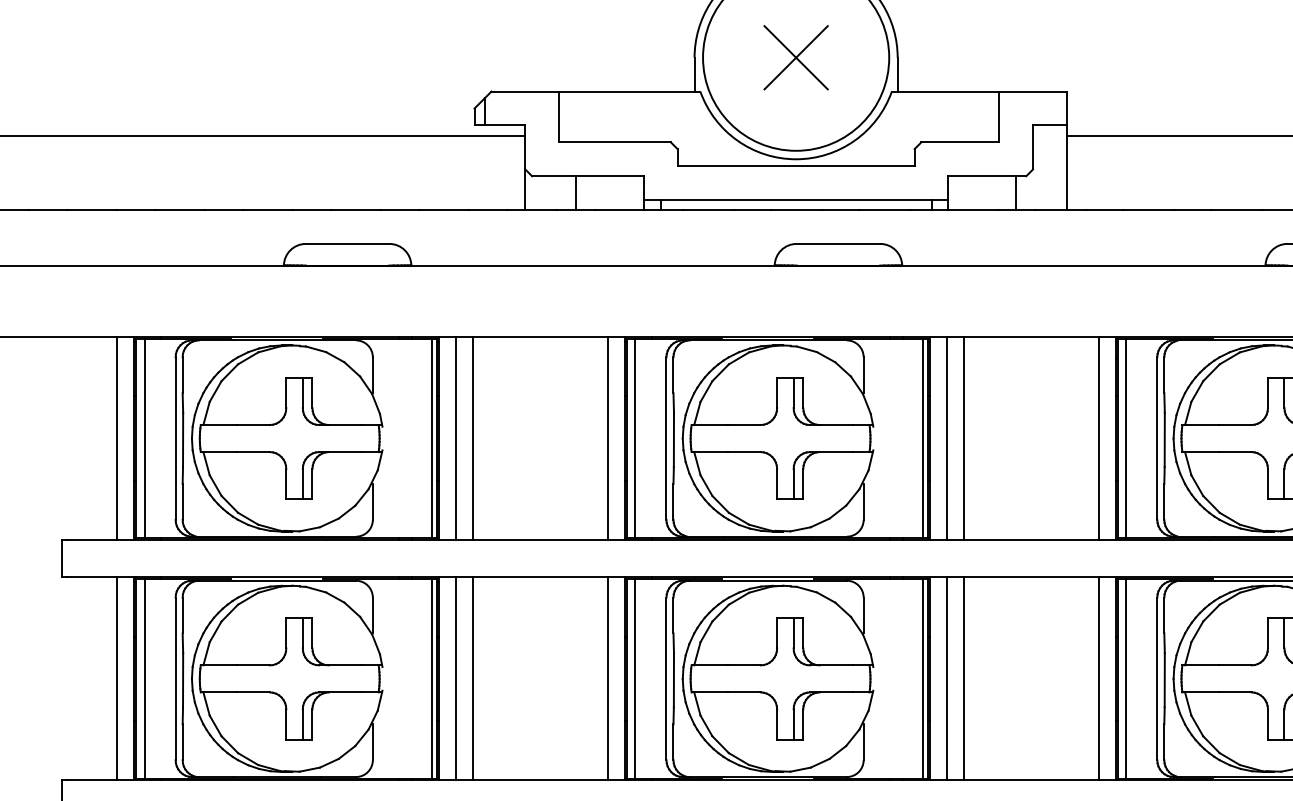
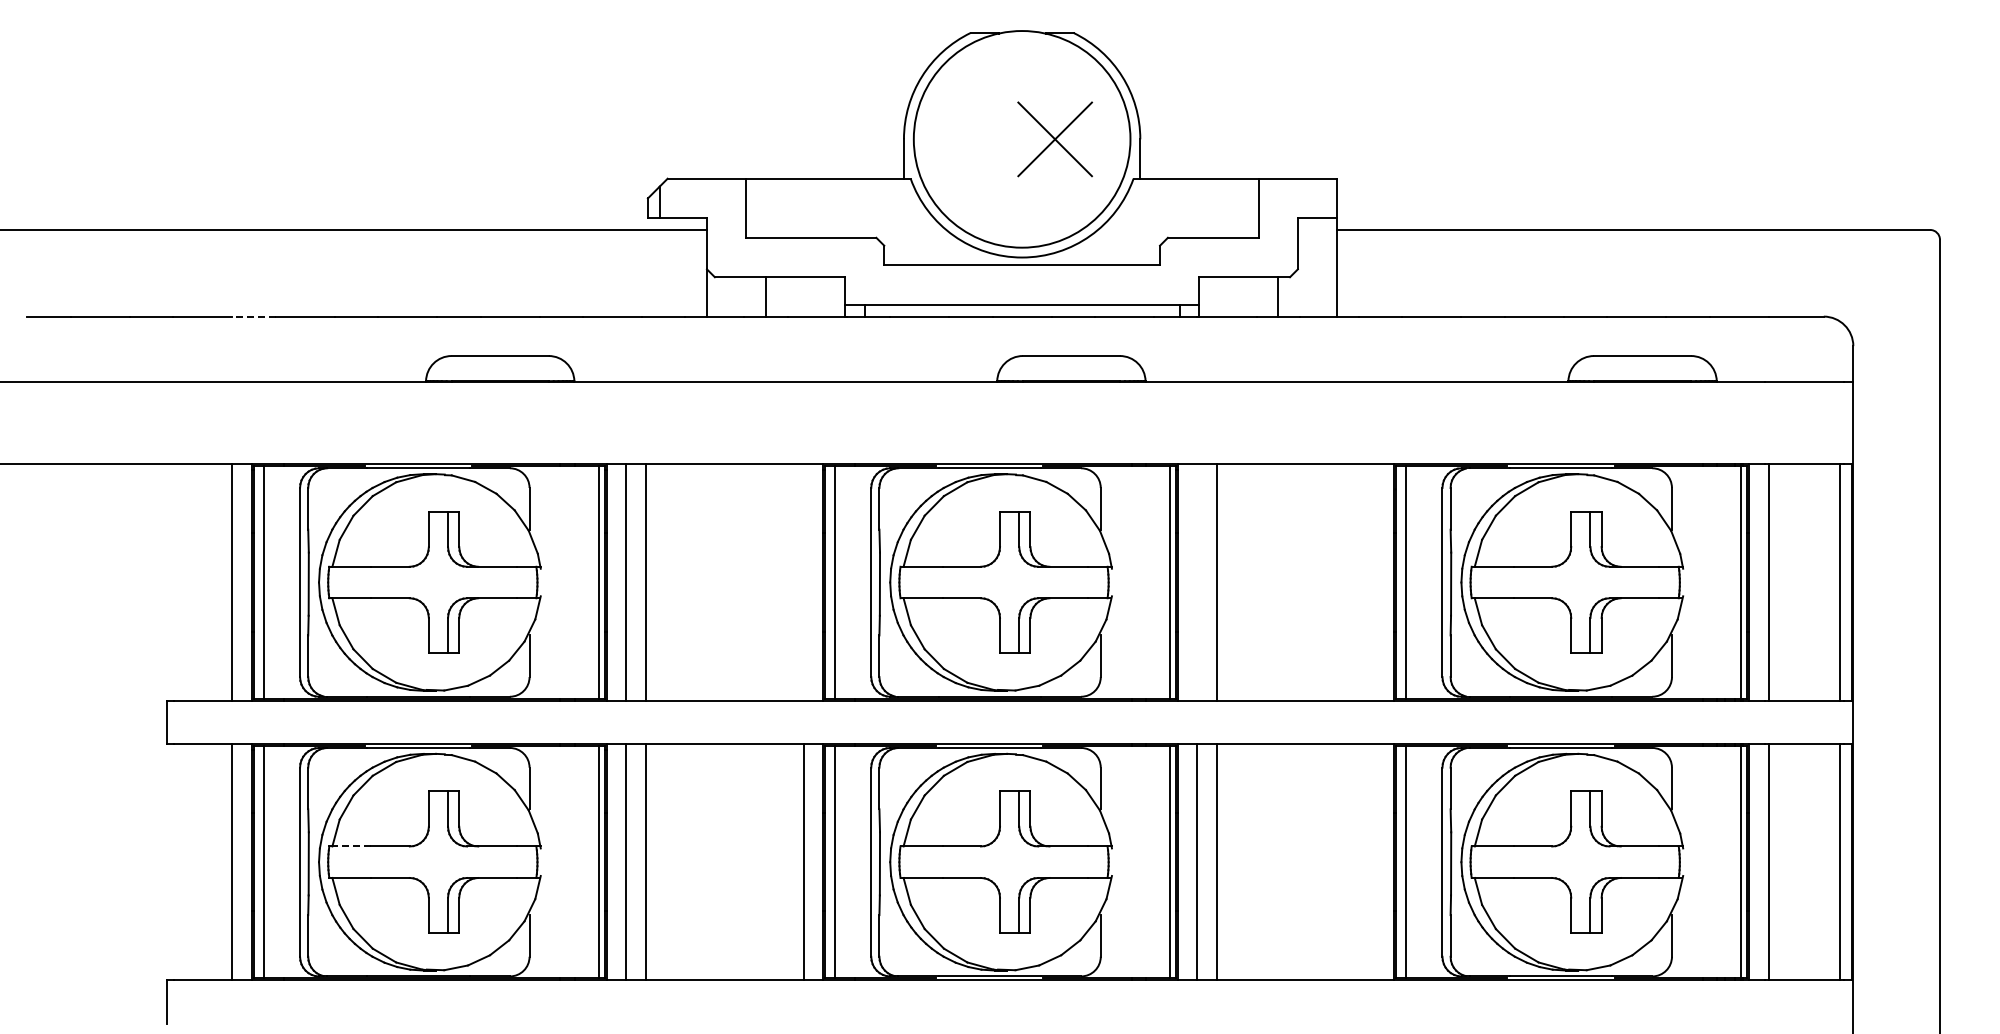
part: (796, 57) -> (1055, 139), moved
line: (135, 209) -> (253, 316), solid -> dashed
line: (608, 438) -> (803, 582), removed
line: (946, 438) -> (1197, 582), removed
line: (1098, 438) -> (1374, 582), removed
line: (219, 665) -> (351, 846), solid -> dashed
line: (1098, 679) -> (1374, 862), removed

